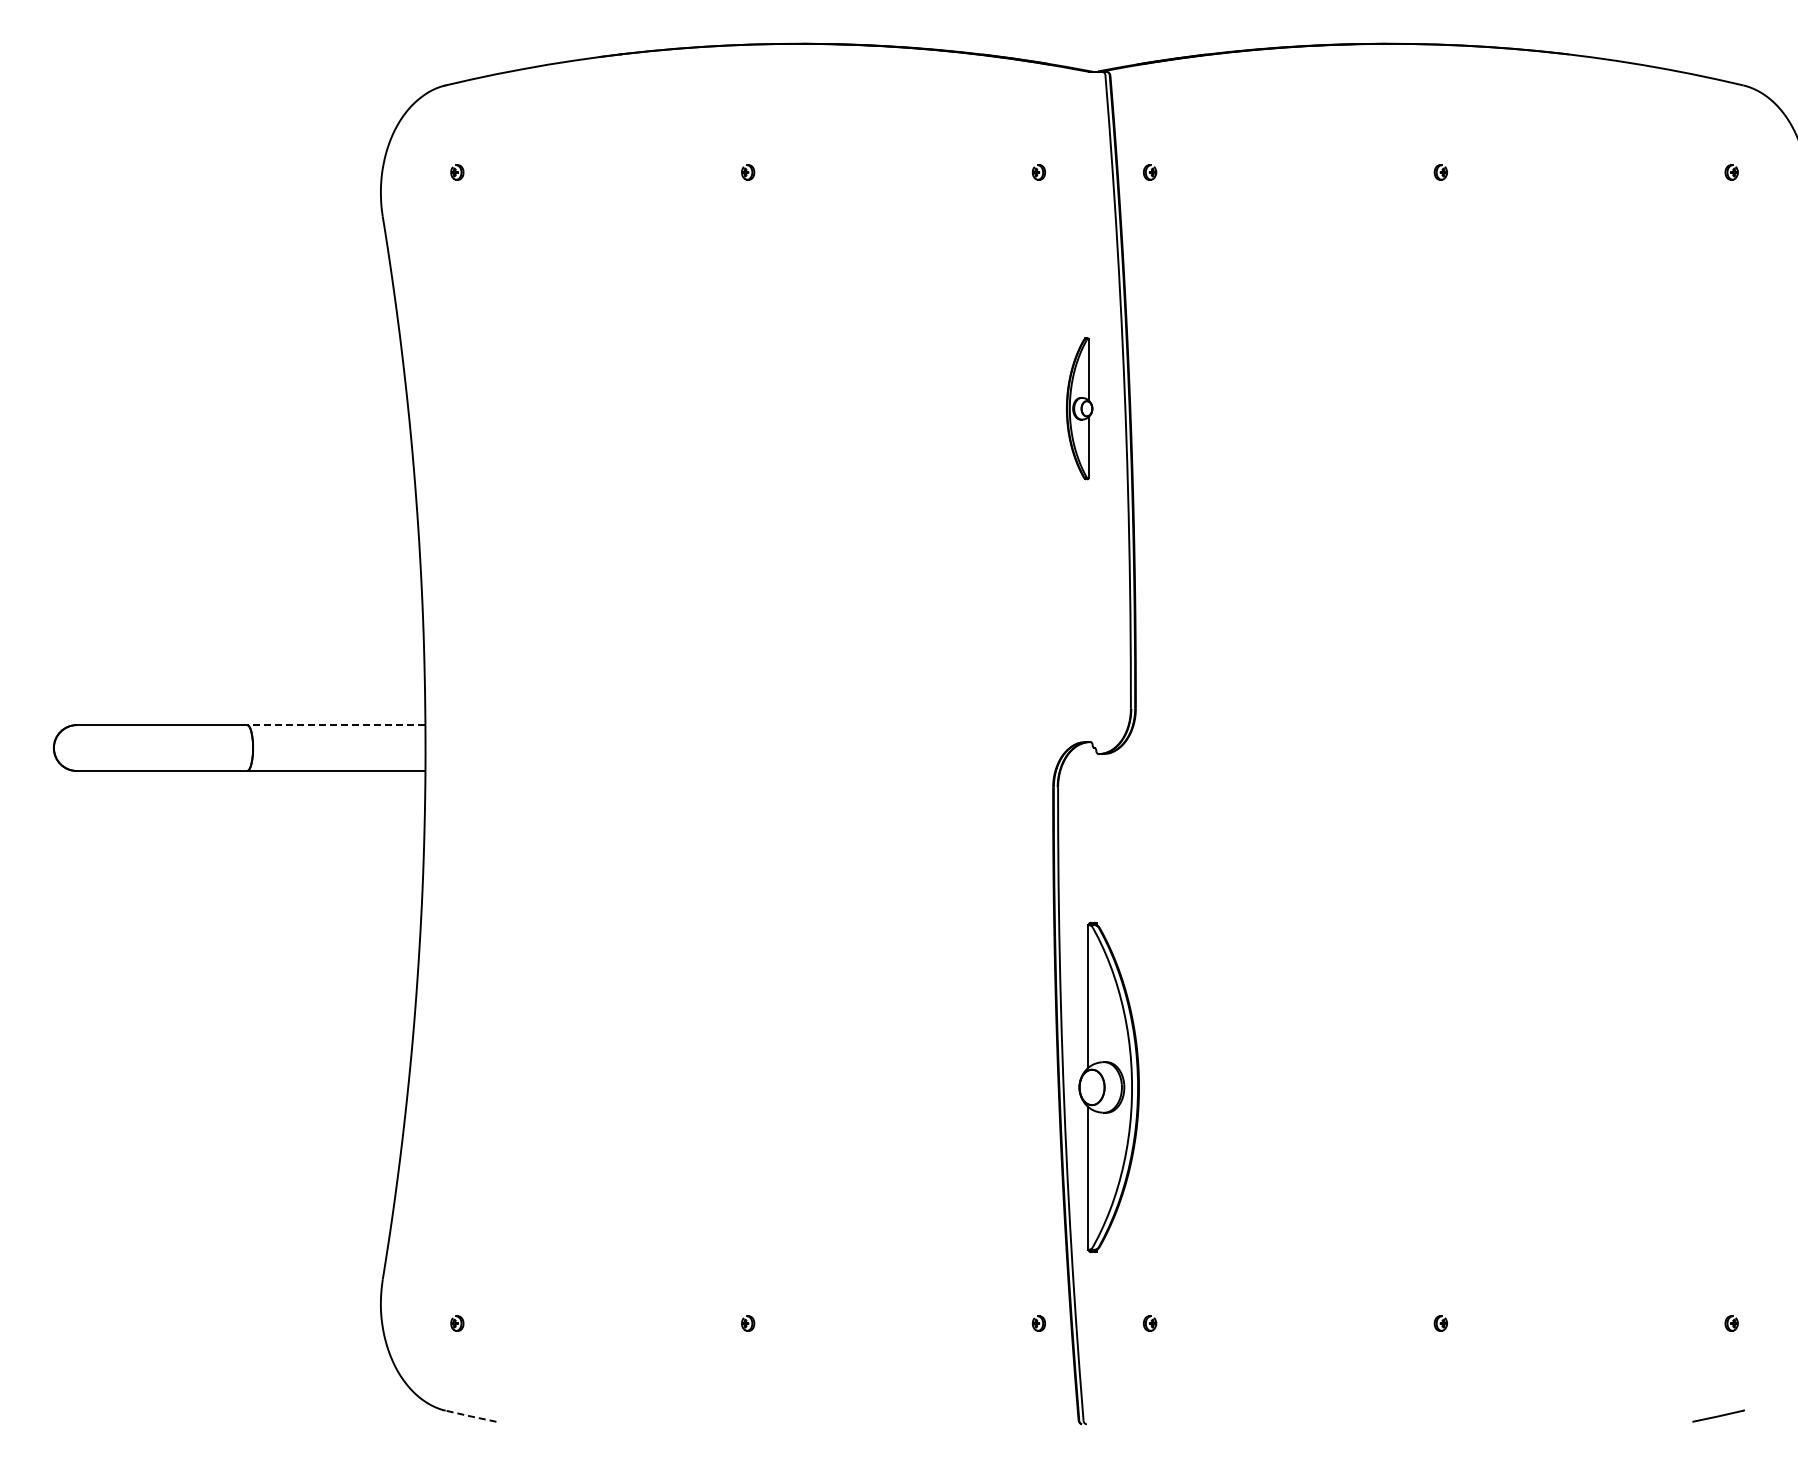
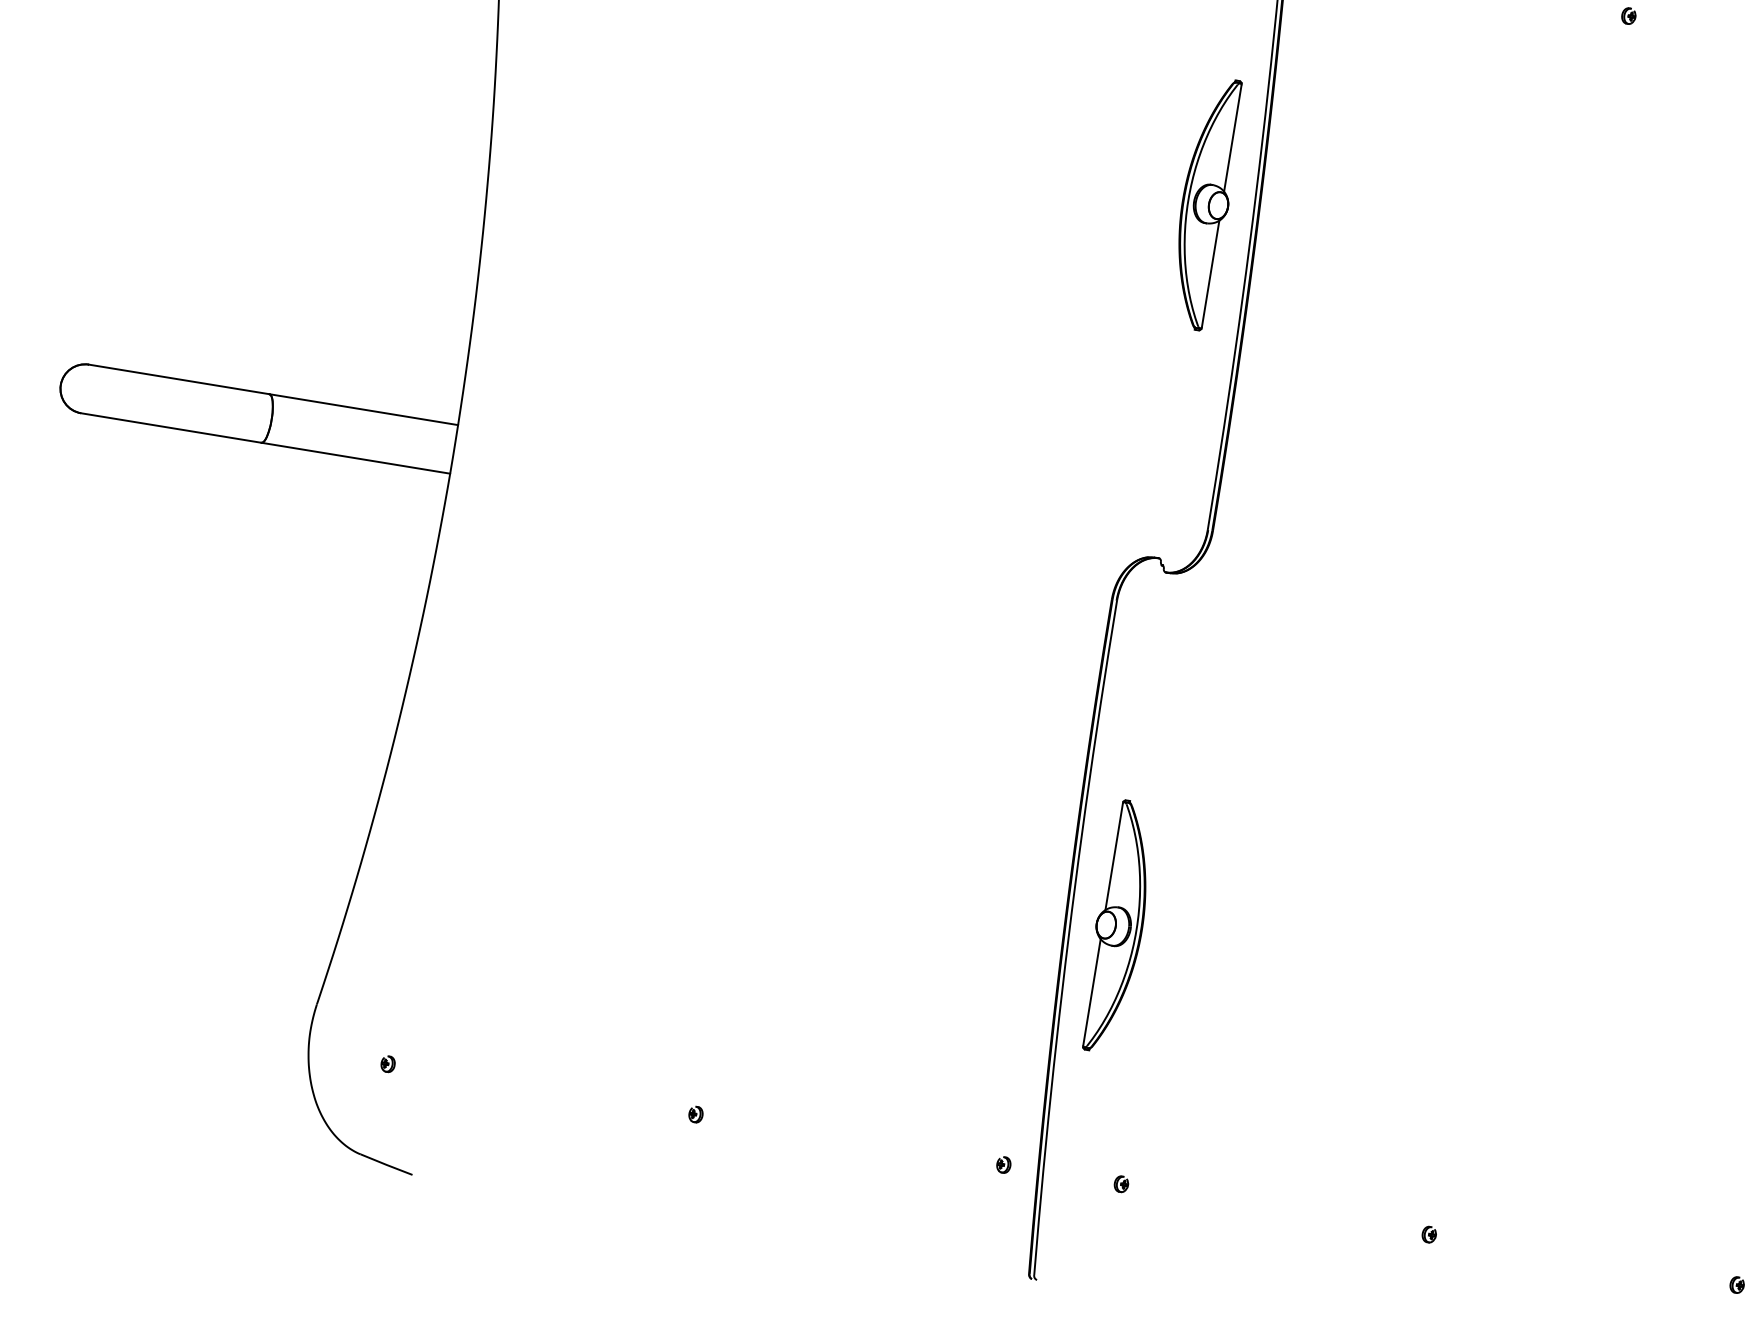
part: (1079, 408) -> (1205, 203), size x1.67
line: (335, 725) -> (362, 409), dashed -> solid
part: (1109, 1087) -> (1119, 927), size x0.71
line: (471, 1416) -> (387, 1164), dashed -> solid

